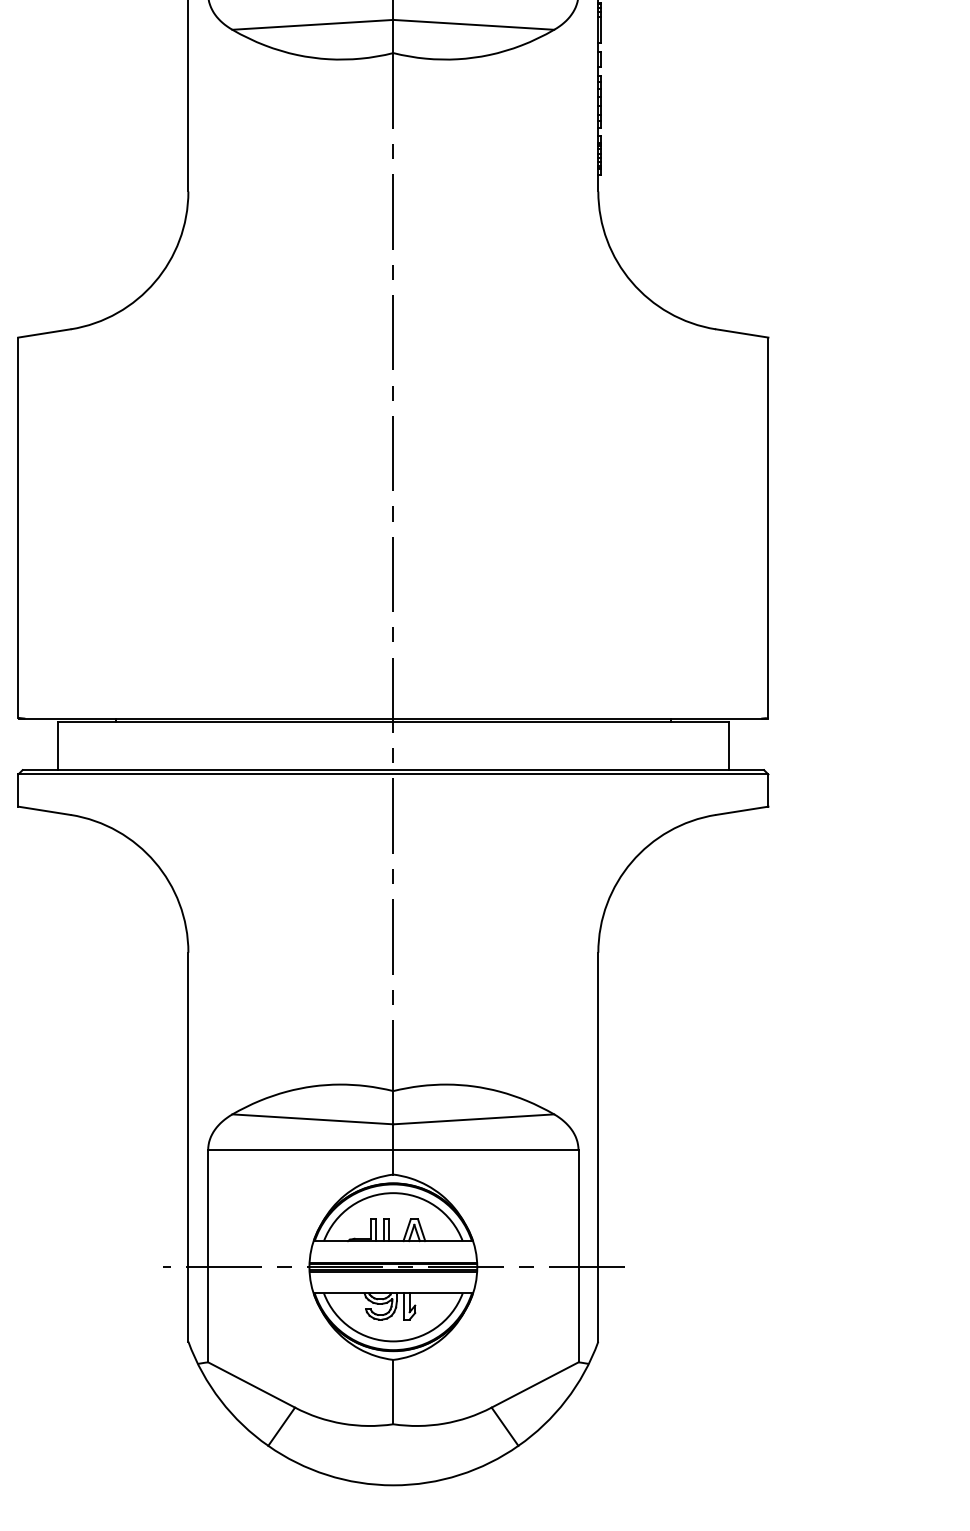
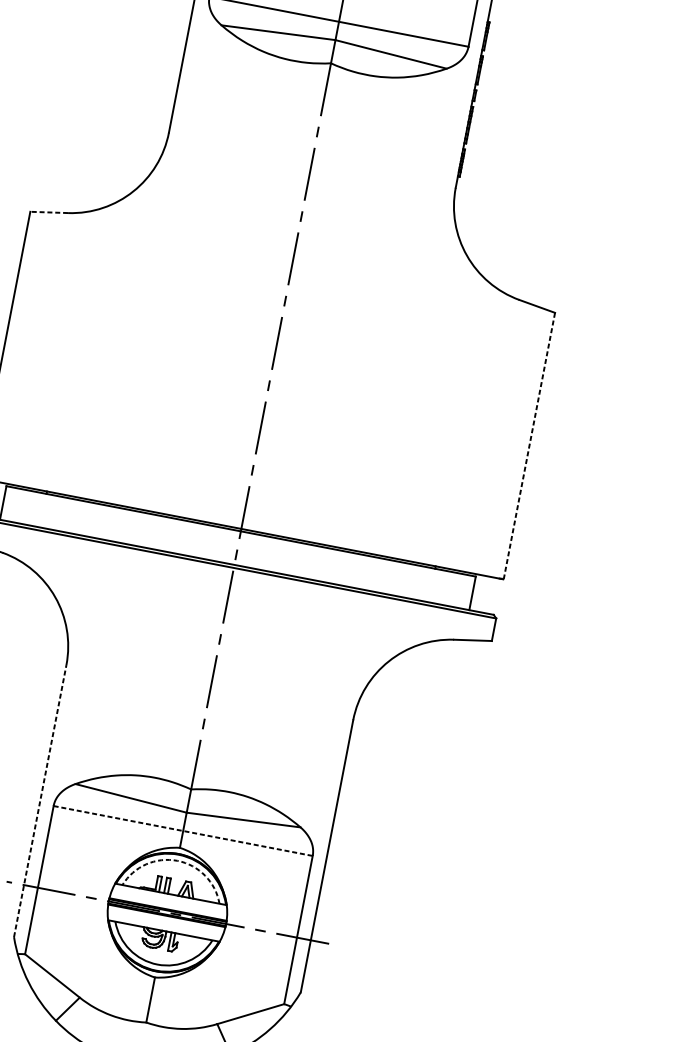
line: (43, 333) -> (48, 212), solid -> dashed
line: (768, 528) -> (529, 446), solid -> dashed
line: (188, 1146) -> (40, 800), solid -> dashed
line: (393, 1150) -> (183, 831), solid -> dashed
arc: (393, 1193) -> (177, 861), solid -> dashed

